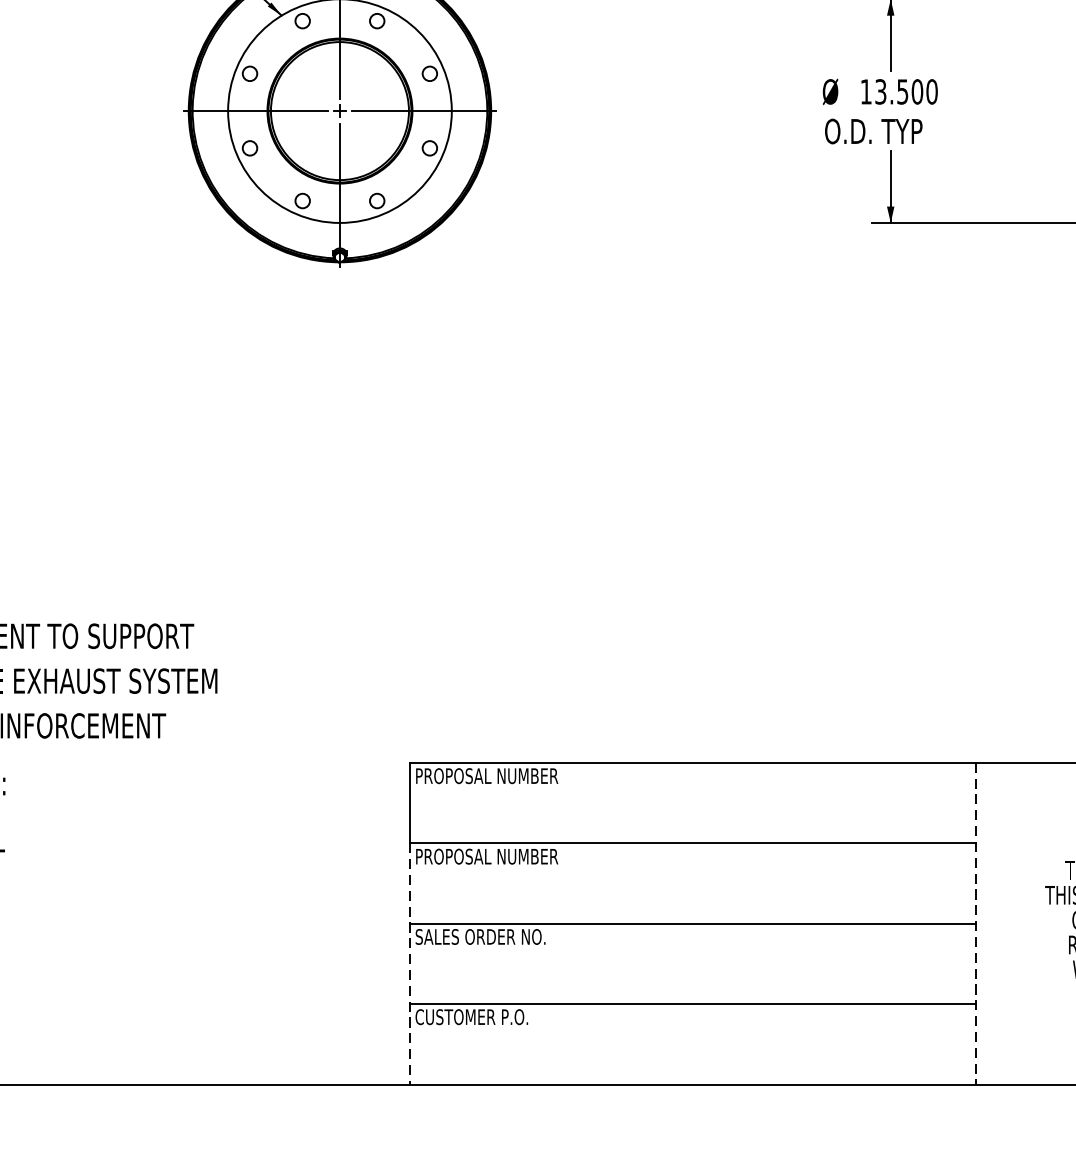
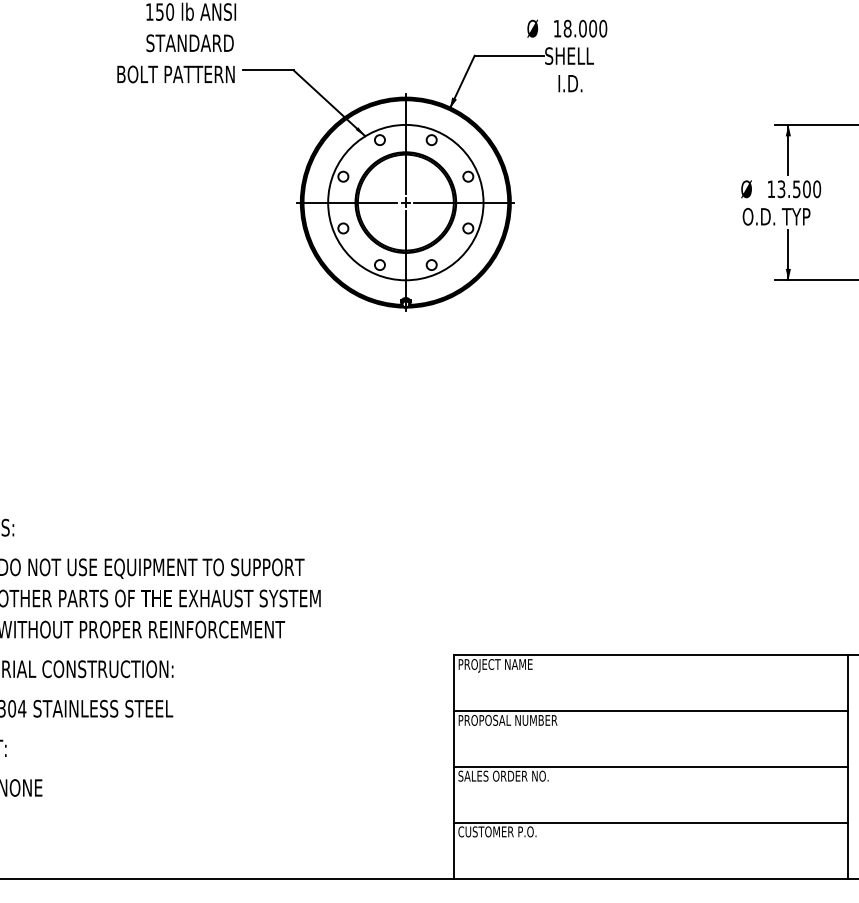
text: (500, 777) -> (517, 665), PROPOSAL NUMBER -> PROJECT NAME
line: (975, 924) -> (847, 767), dashed -> solid
line: (410, 964) -> (454, 795), dashed -> solid

